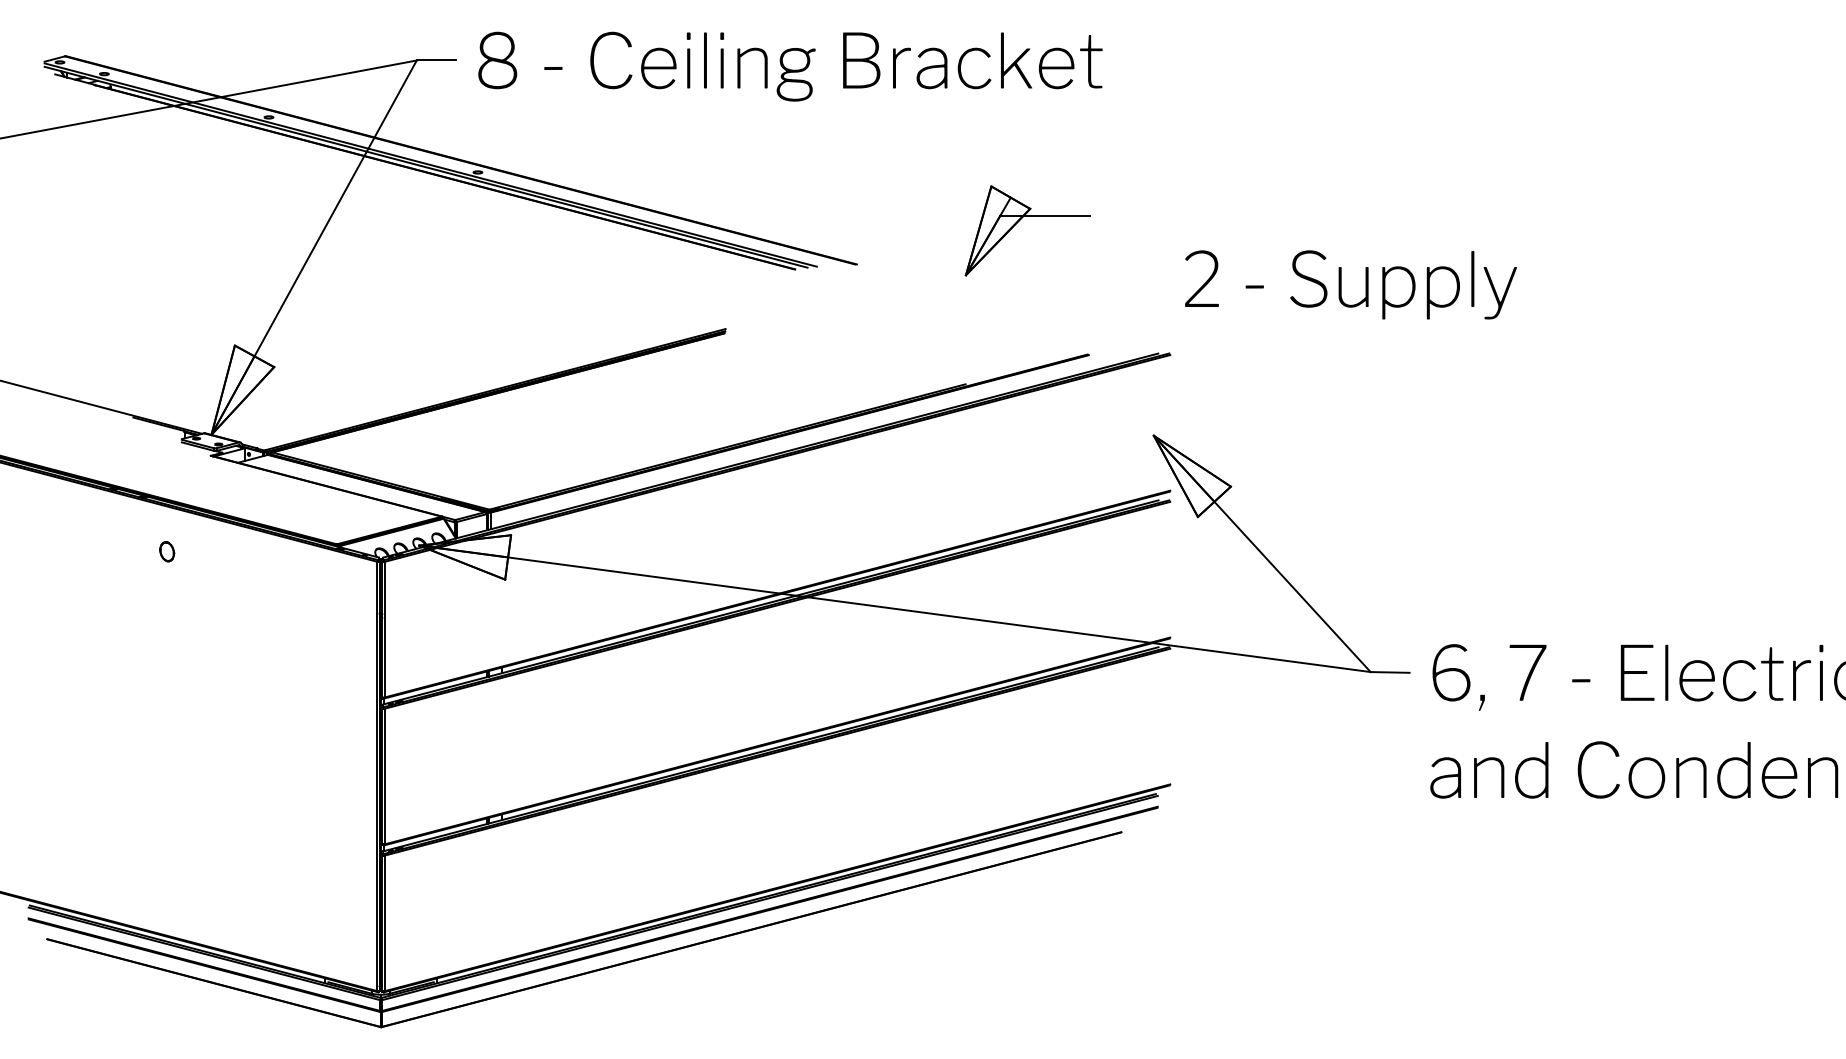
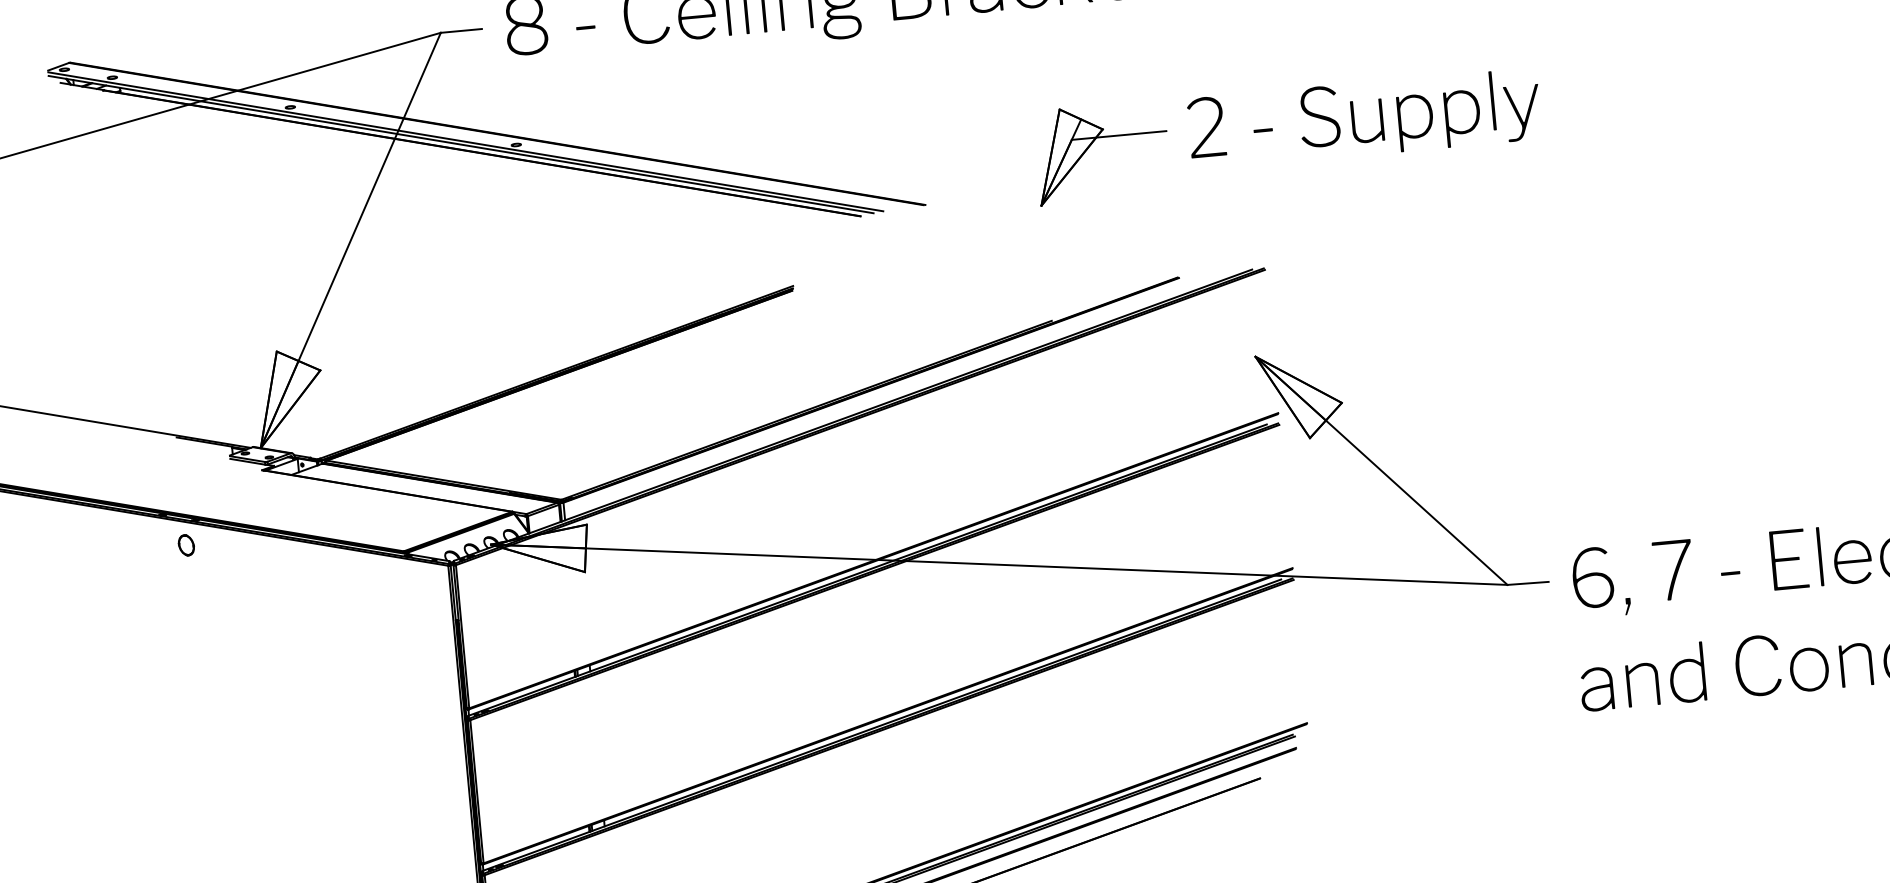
text: (1350, 284) -> (1364, 118), moved
part: (167, 551) -> (186, 545), moved

